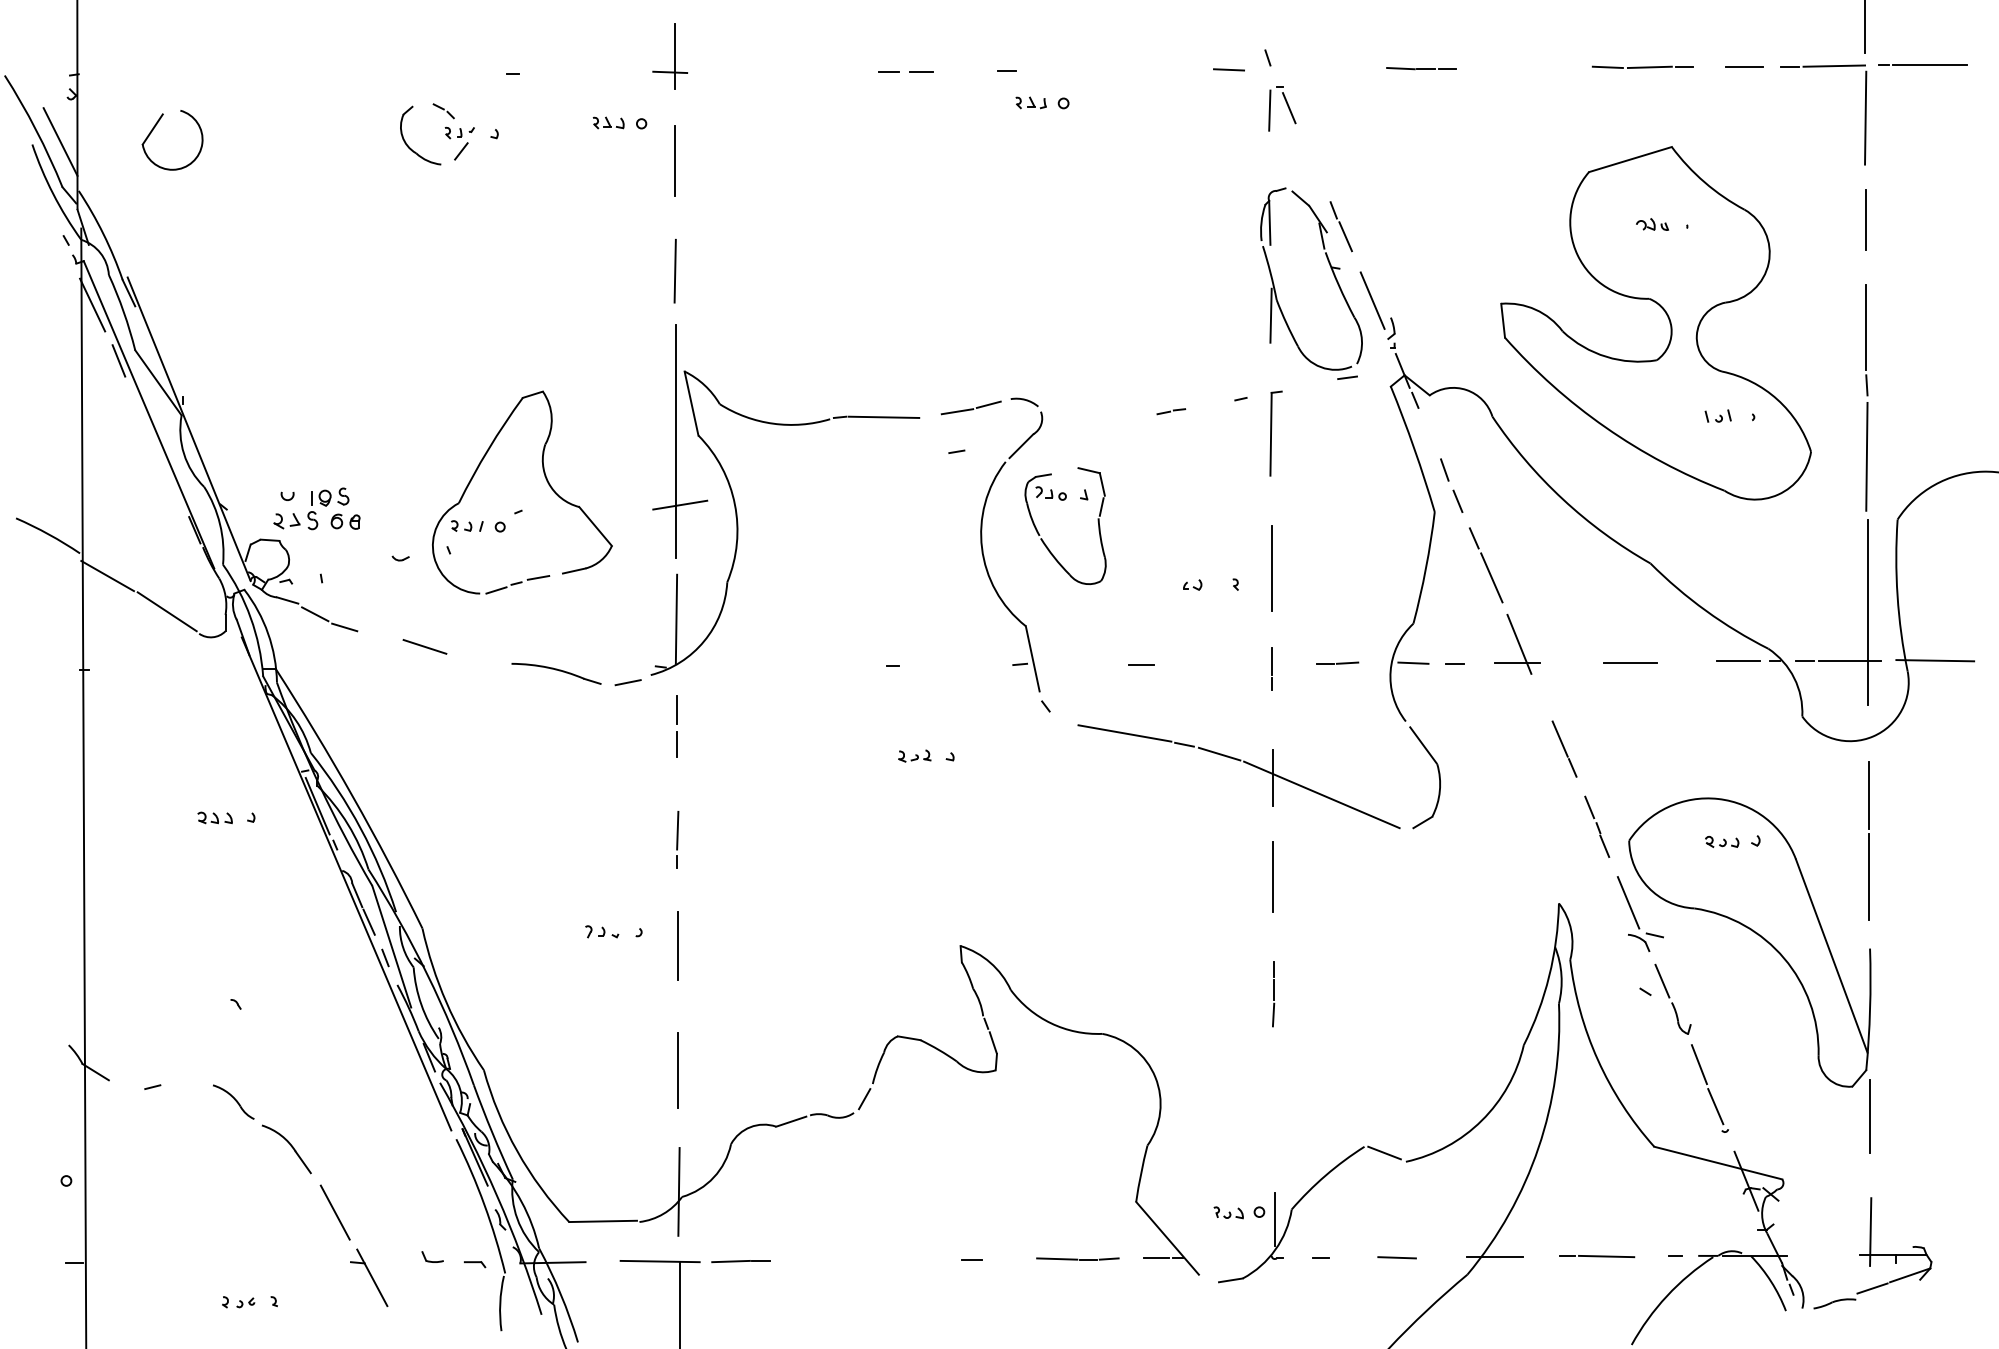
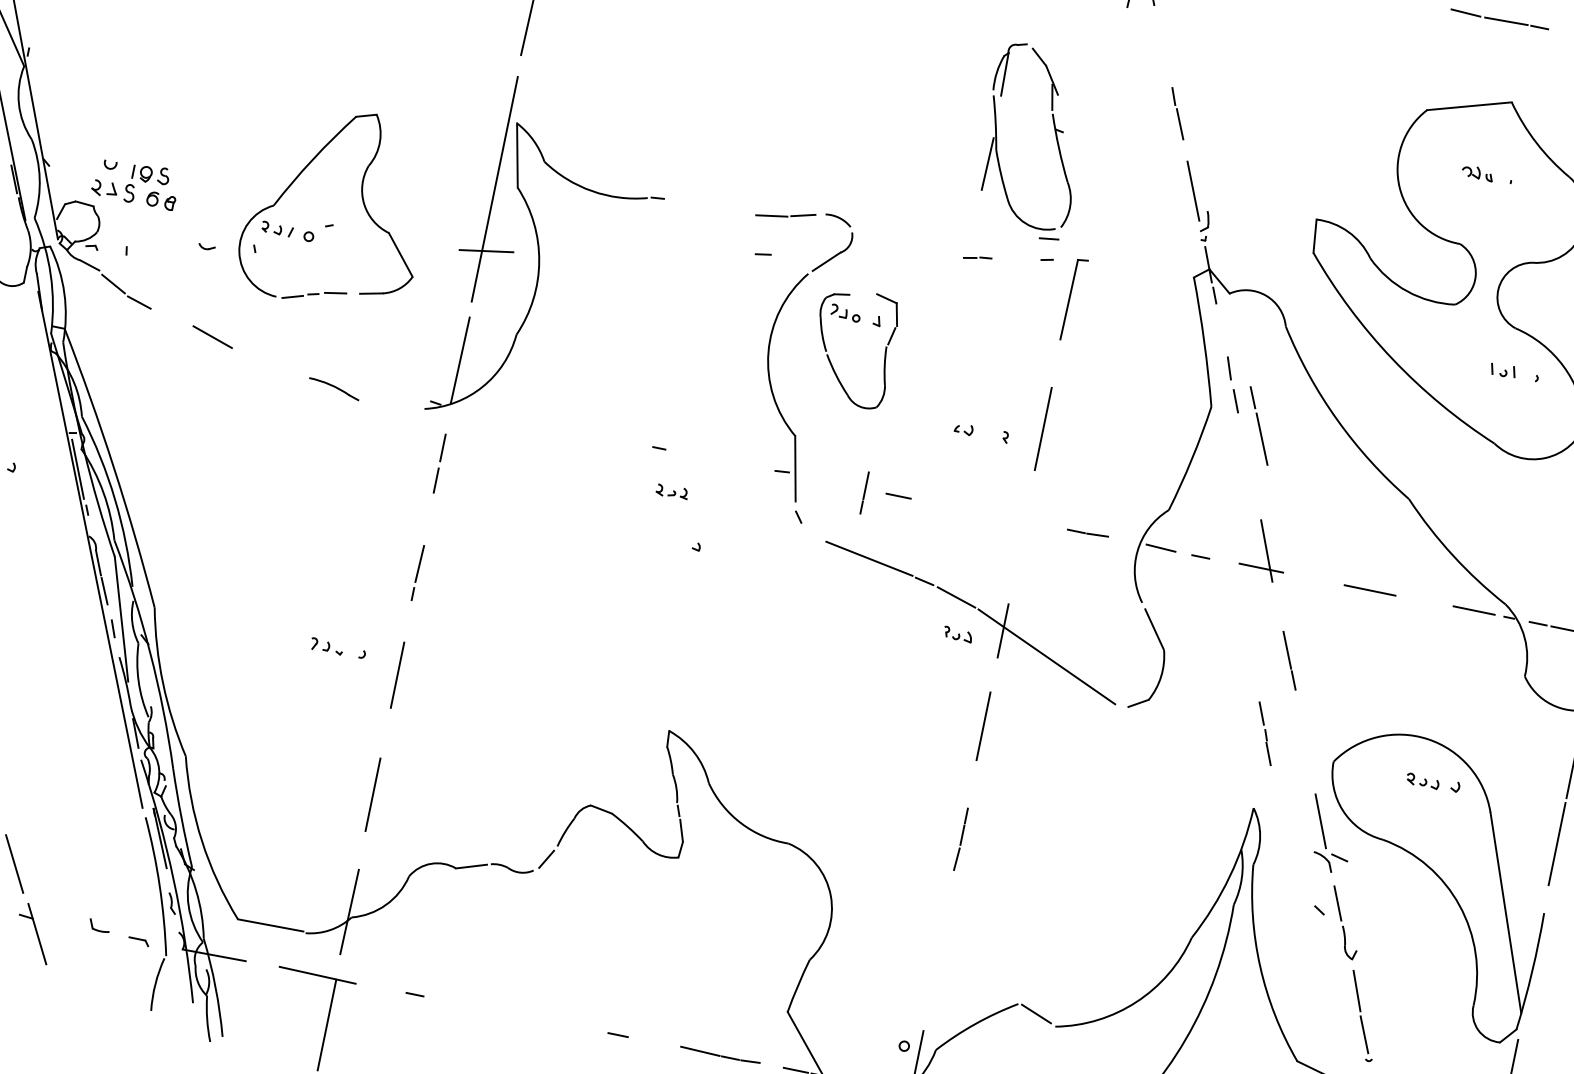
part: (1332, 273) -> (1055, 135), moved
line: (883, 416) -> (699, 205), removed
line: (1486, 565) -> (1259, 426), moved
line: (1271, 668) -> (864, 492), moved
part: (556, 673) -> (334, 388), size x0.6
line: (627, 682) -> (400, 411), removed
part: (914, 755) -> (672, 491), moved
part: (1597, 826) -> (1265, 733), moved
part: (1228, 1212) -> (957, 634), moved
line: (730, 1261) -> (385, 989), removed

